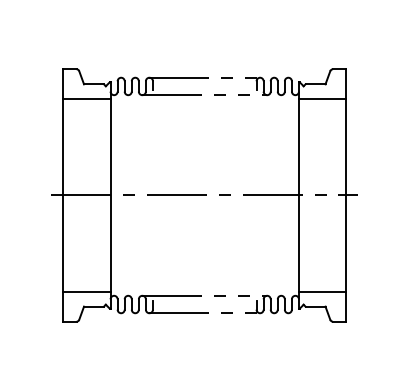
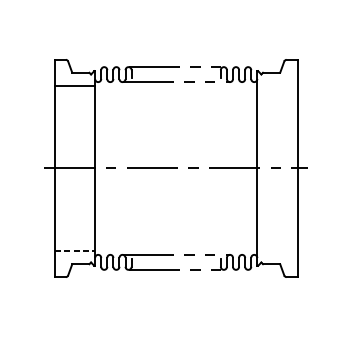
line: (322, 99) -> (277, 85), removed
line: (87, 291) -> (75, 251), solid -> dashed
line: (322, 291) -> (277, 251), removed

